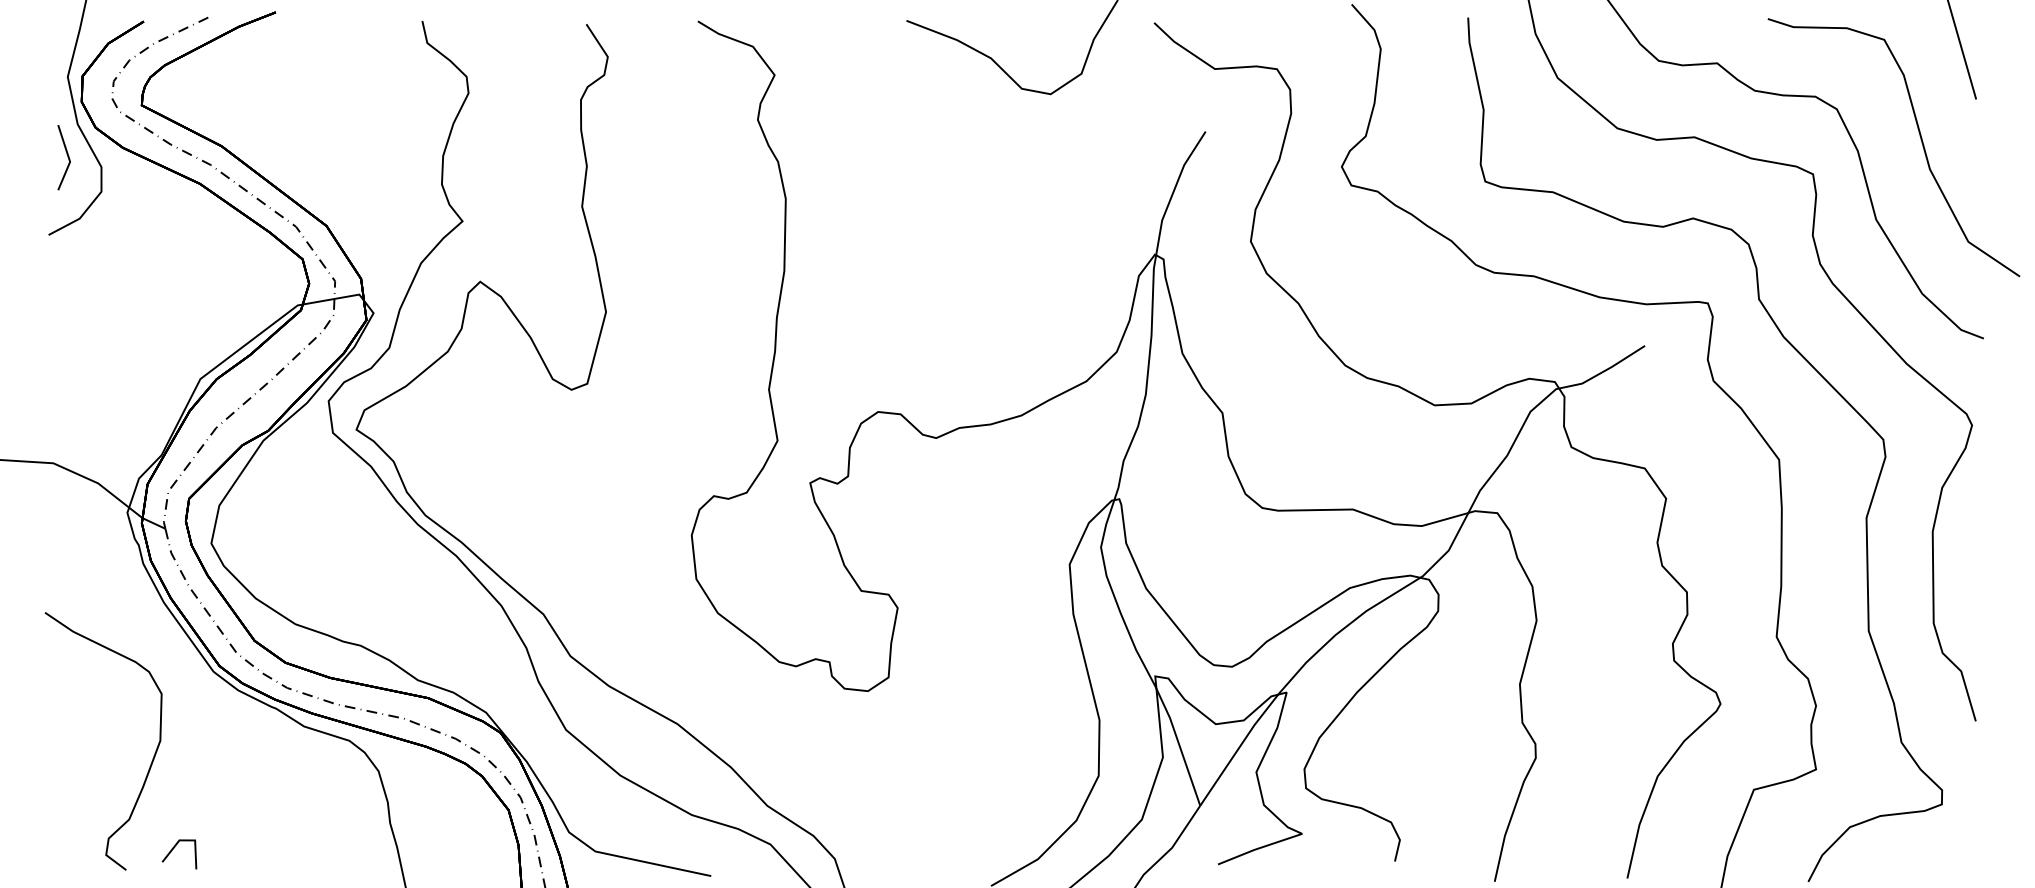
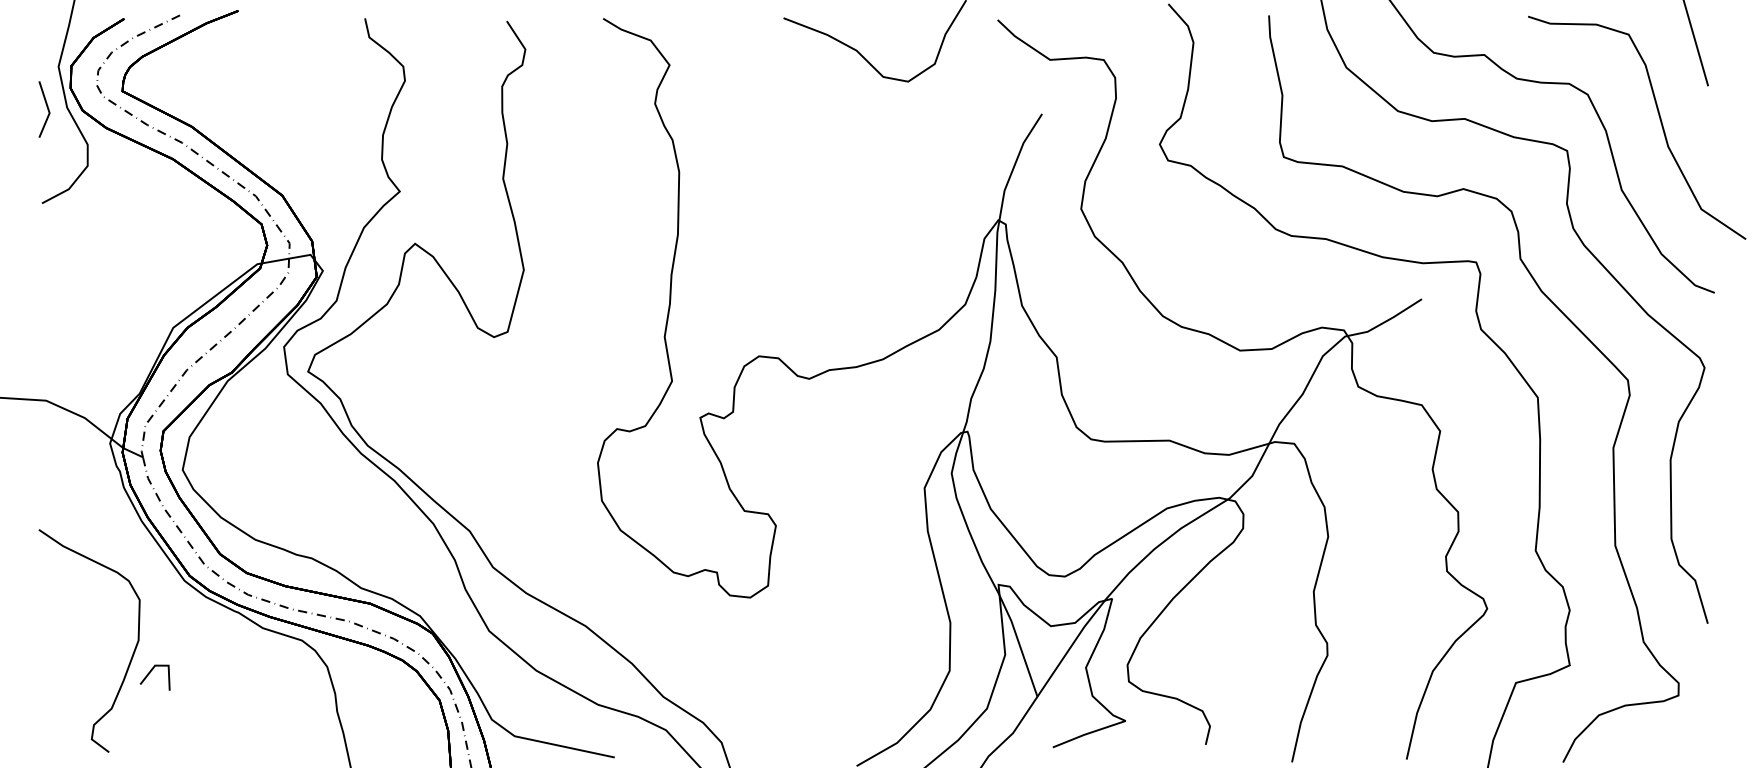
line: (66, 155) -> (46, 107), moved
line: (174, 849) -> (150, 673), moved

